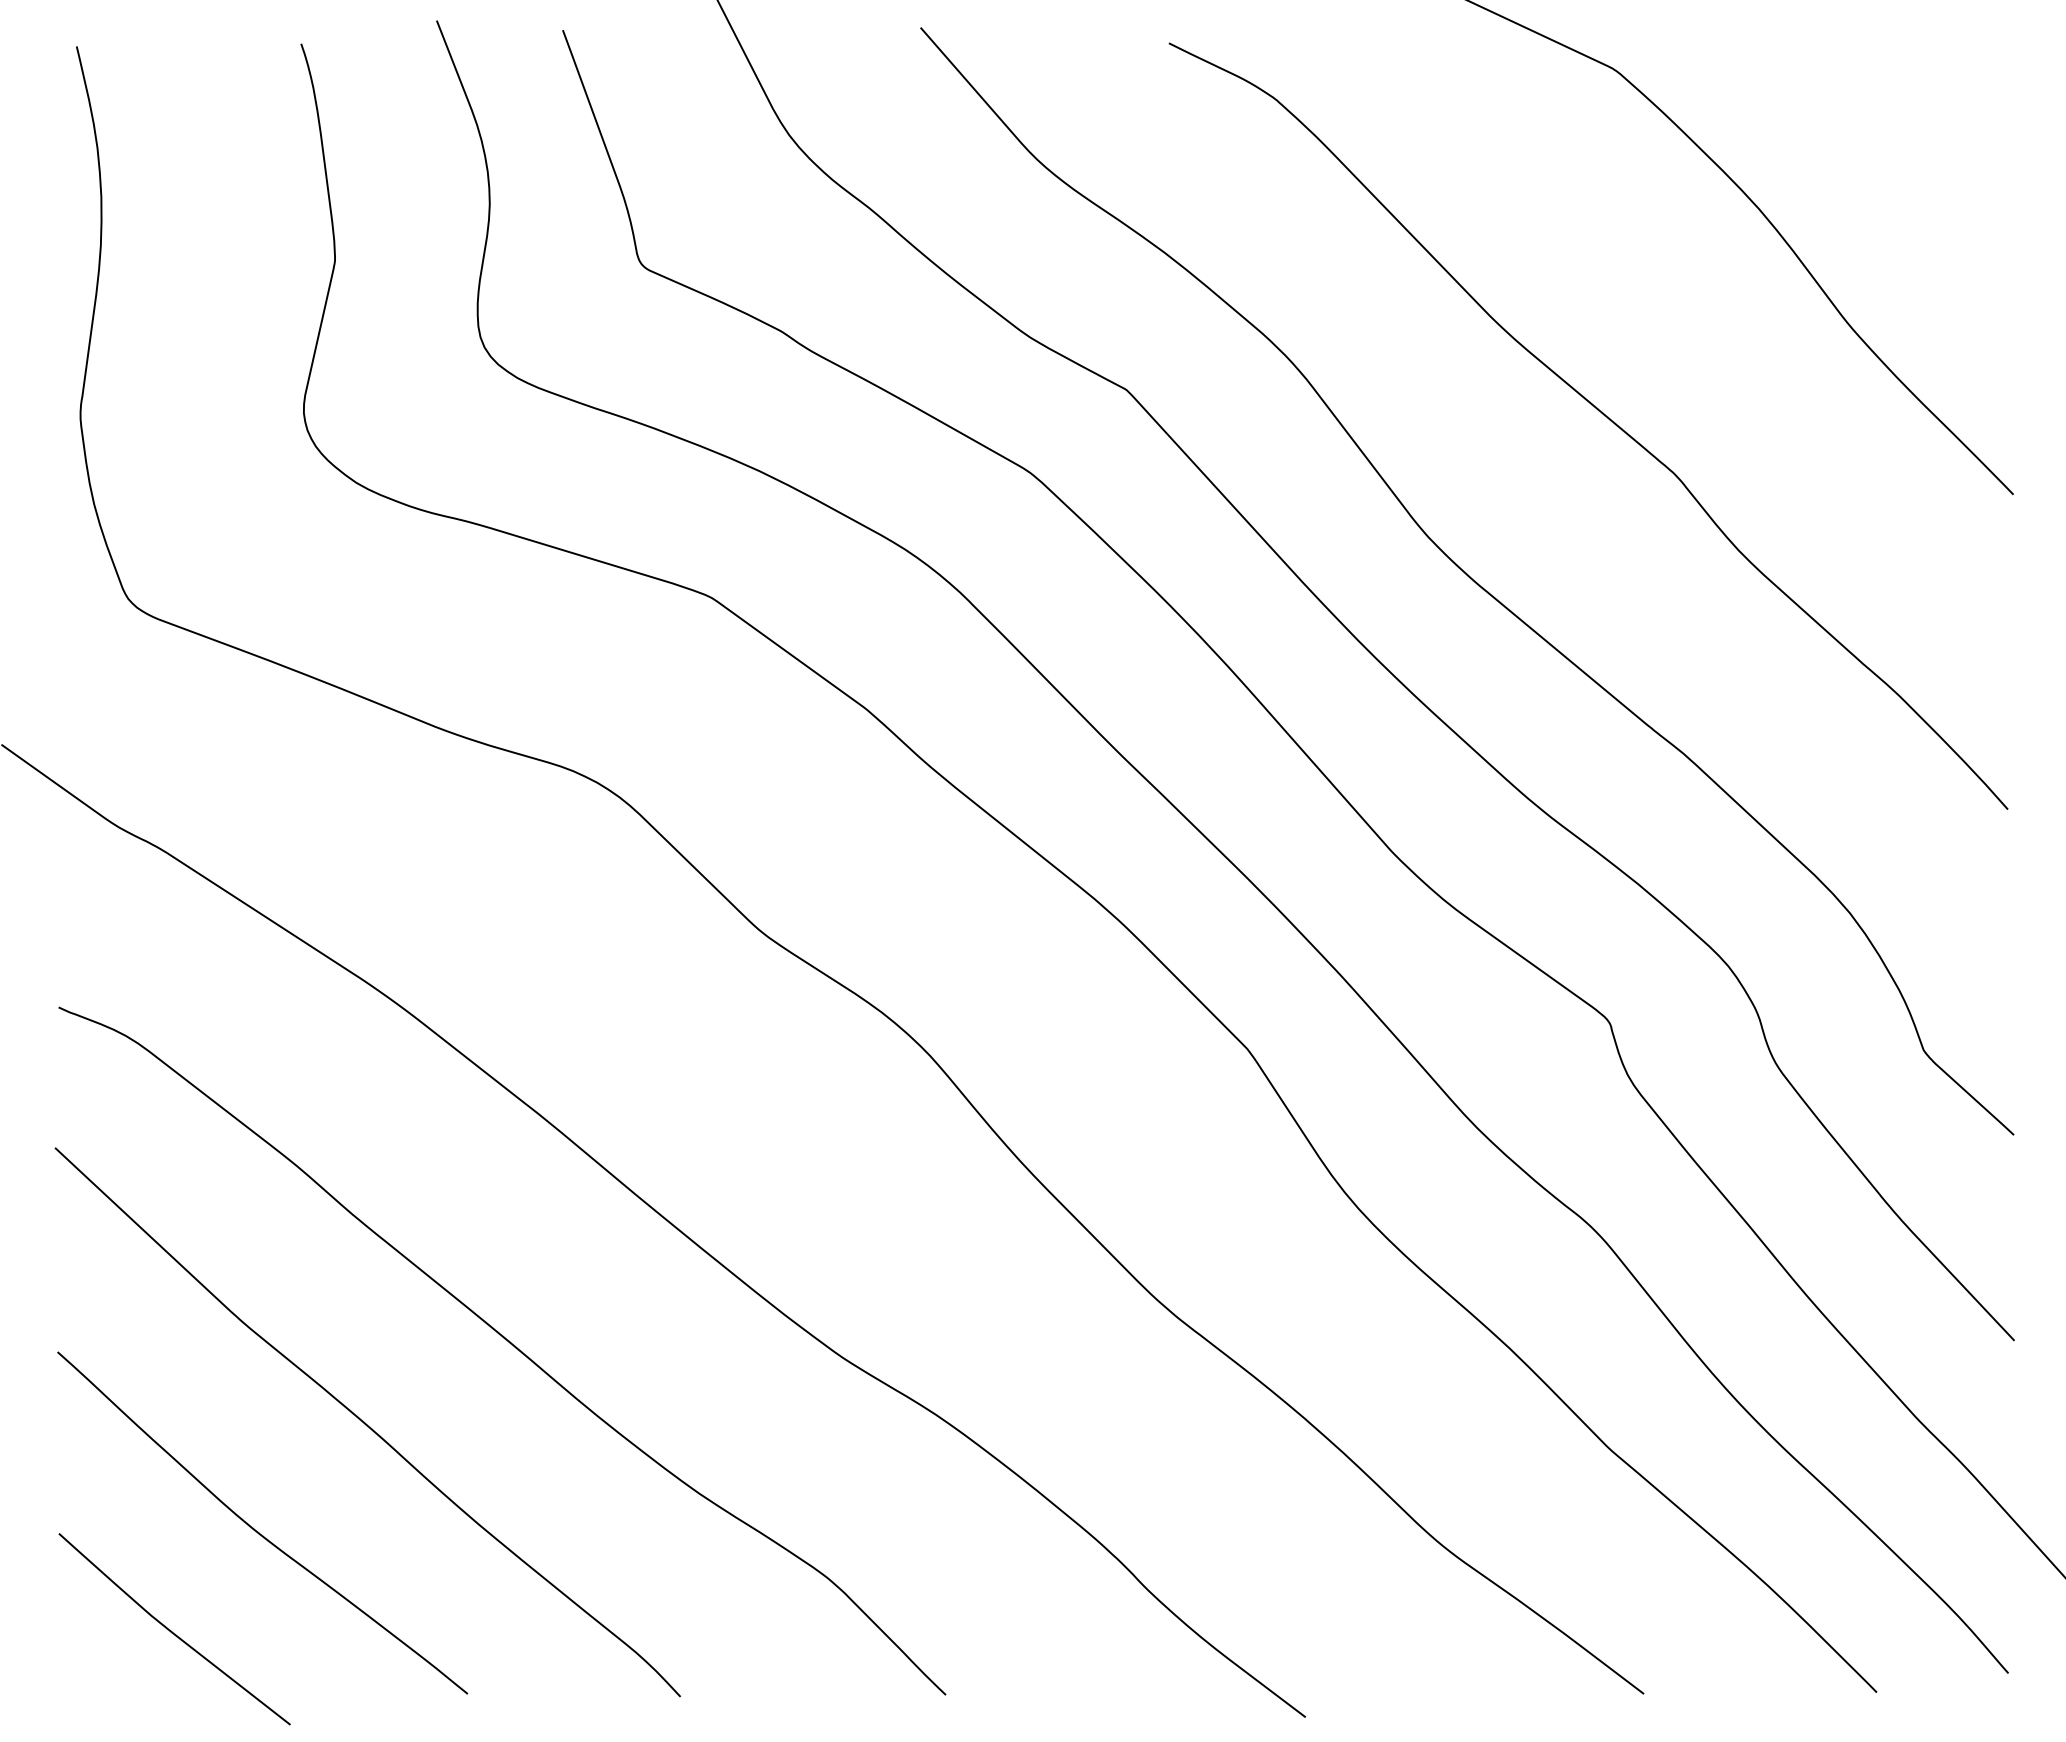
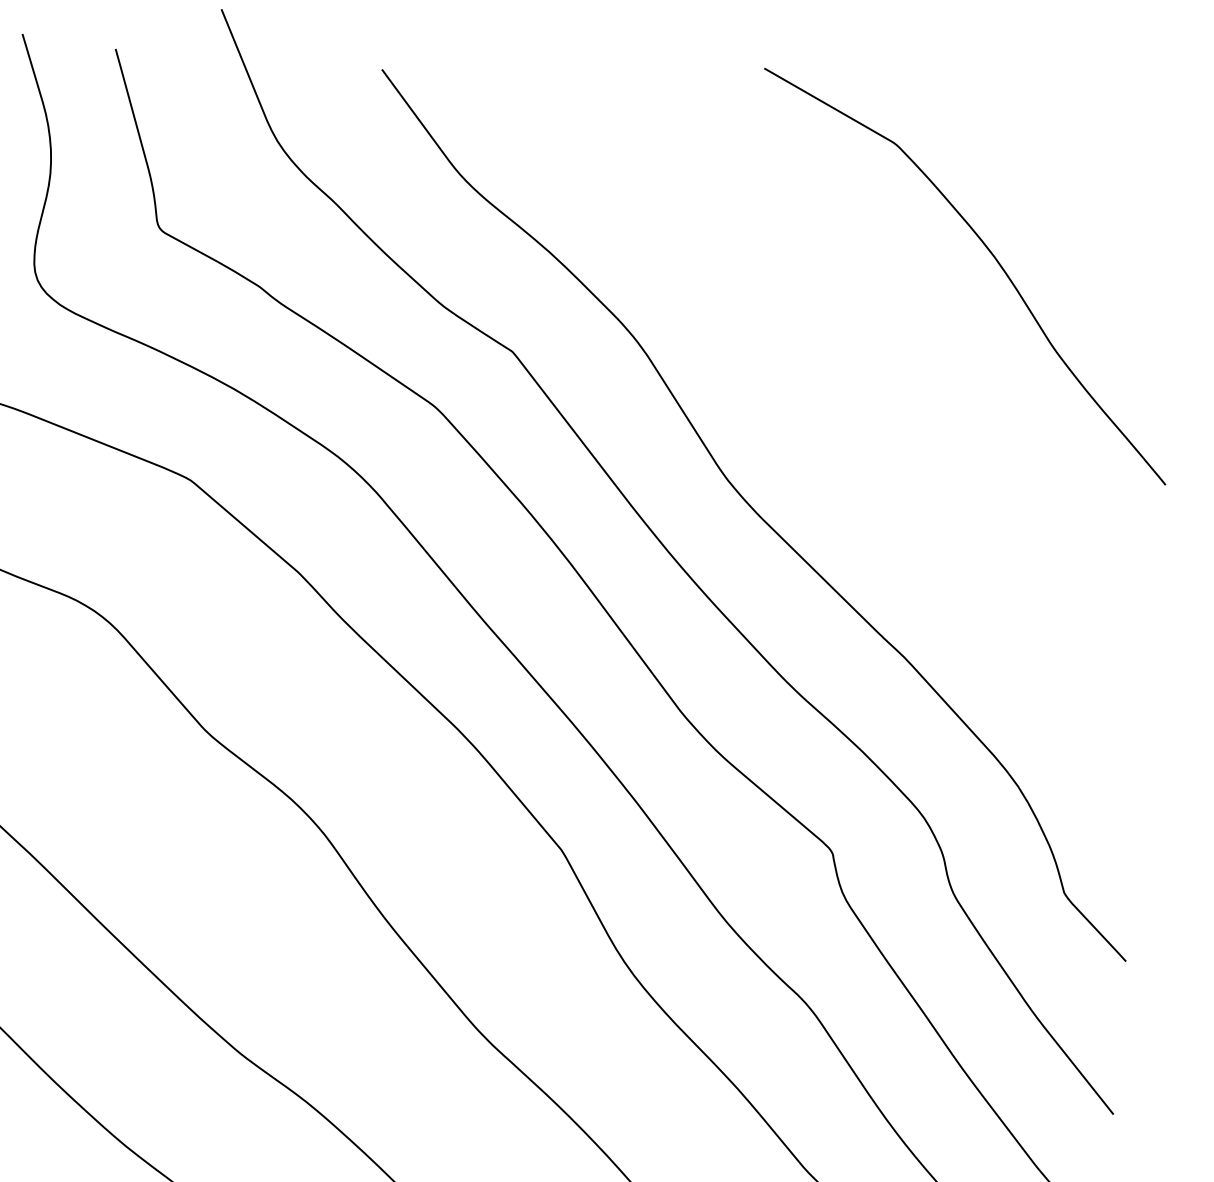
curve: (1598, 411) -> (862, 397), removed

